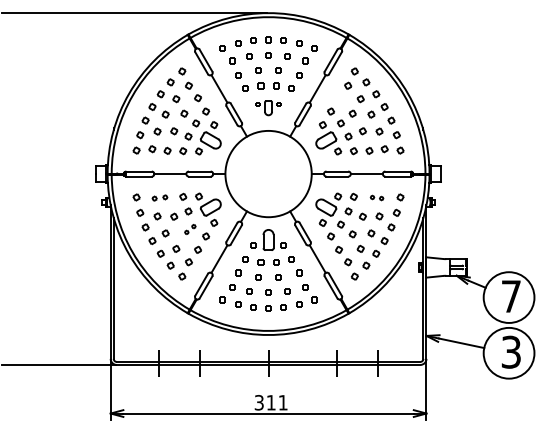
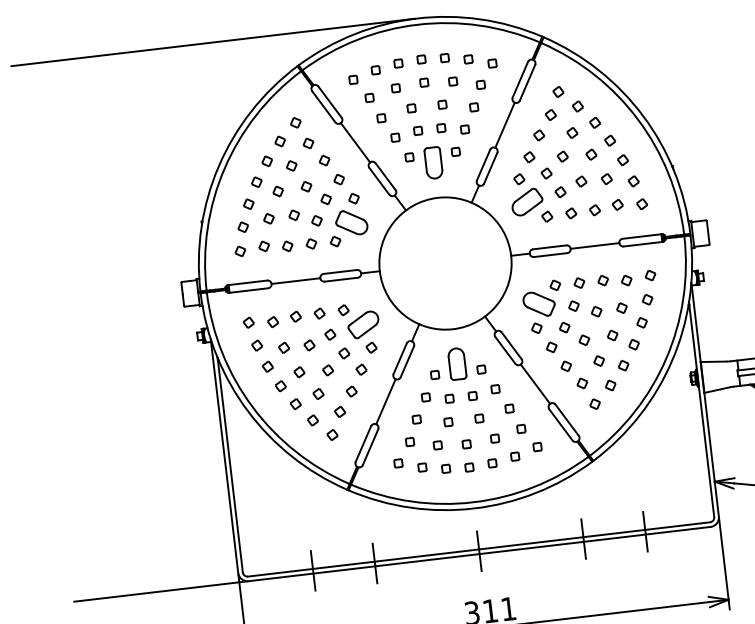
part: (339, 98) -> (539, 135), added
part: (268, 108) -> (433, 163), size x1.43
part: (159, 197) -> (283, 318), size x1.43
part: (376, 197) -> (613, 279), size x1.67
part: (190, 229) -> (336, 361), size x1.67

